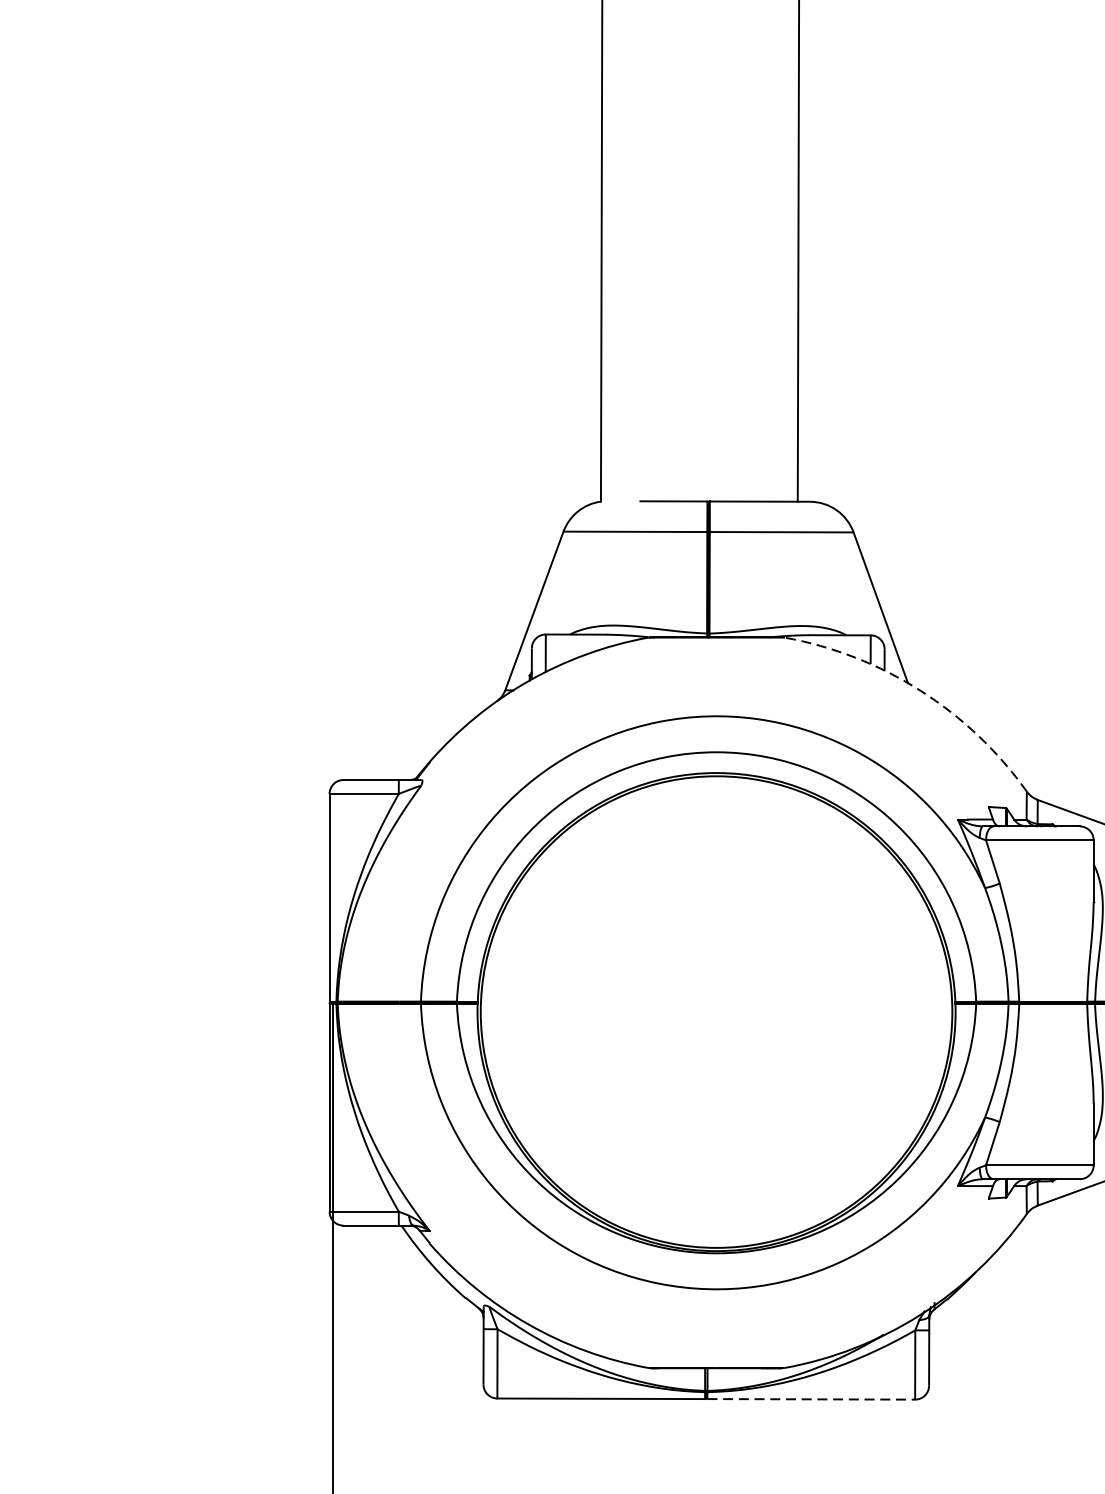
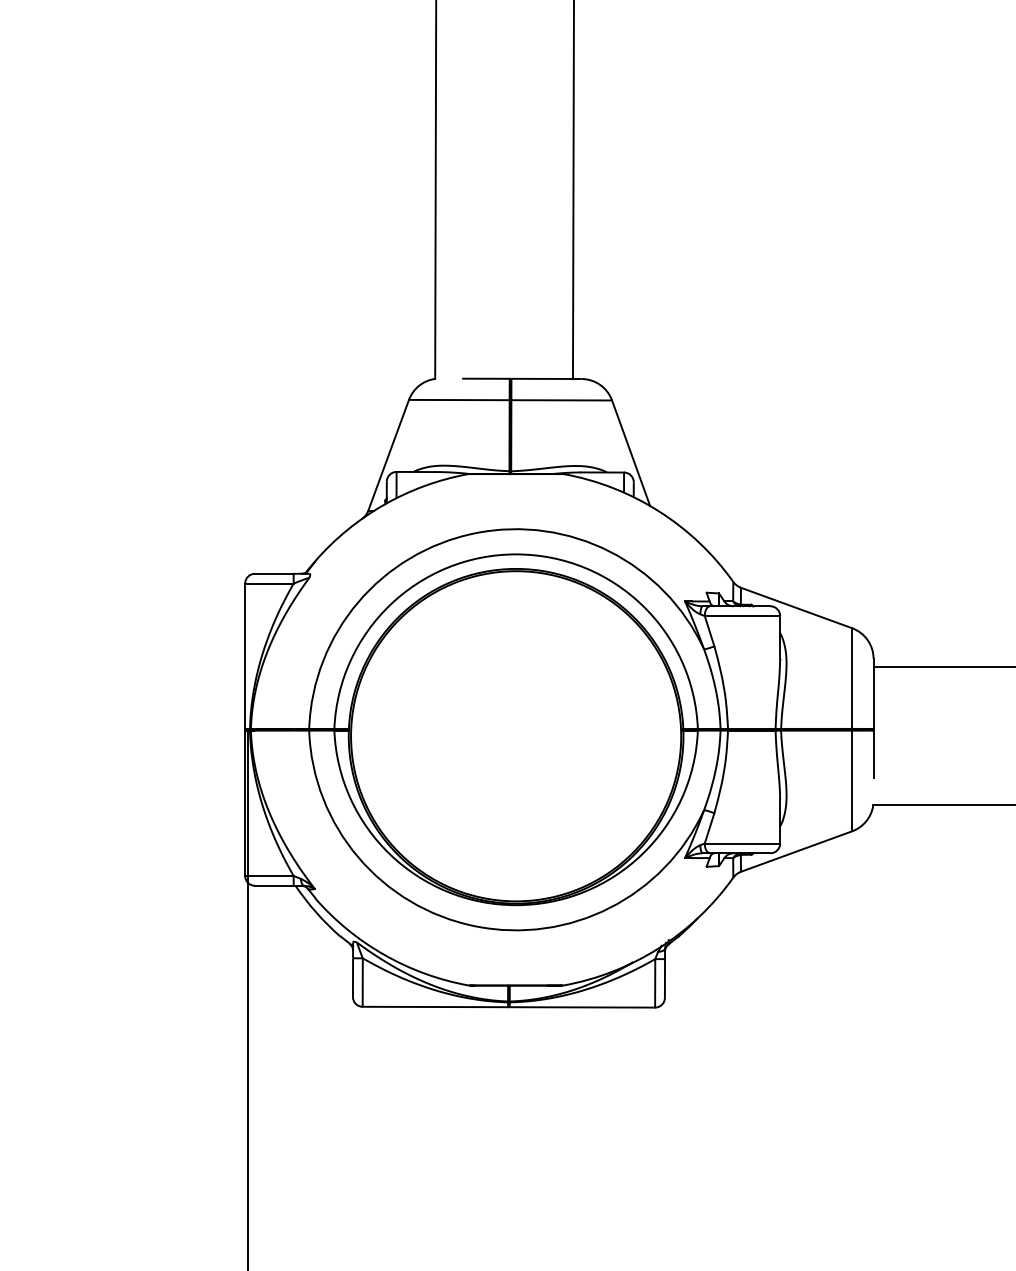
arc: (921, 691) -> (659, 511), dashed -> solid
line: (811, 1399) -> (582, 1007), dashed -> solid

